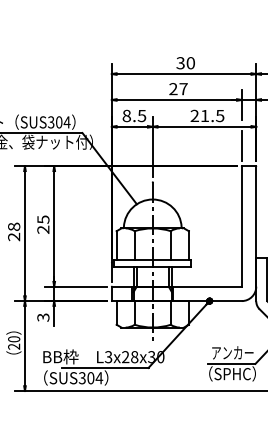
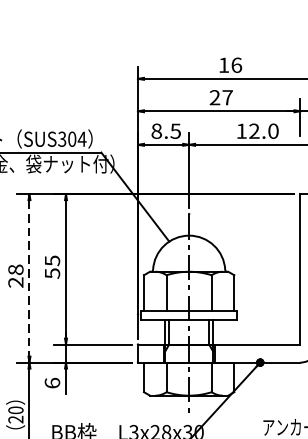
text: (185, 63) -> (230, 65), 30 -> 16
text: (207, 115) -> (257, 130), 21.5 -> 12.0
line: (241, 146) -> (300, 169), removed
text: (43, 229) -> (52, 273), 25 -> 55
line: (24, 233) -> (28, 278), solid -> dashed
text: (43, 317) -> (52, 383), 3 -> 6

